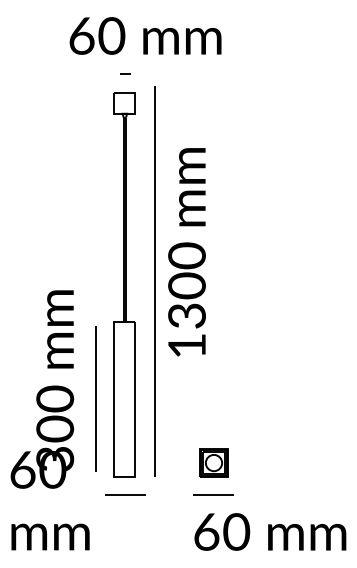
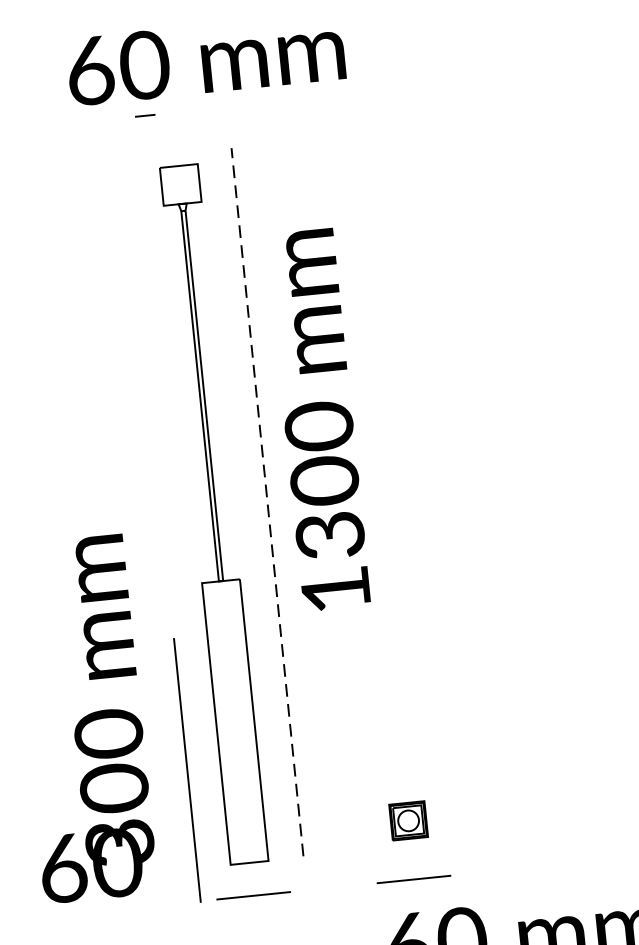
line: (125, 73) -> (145, 115), moved
text: (186, 252) -> (317, 420), moved
line: (154, 280) -> (267, 500), solid -> dashed
line: (95, 398) -> (186, 769), moved
part: (213, 462) -> (407, 819), size x0.7

